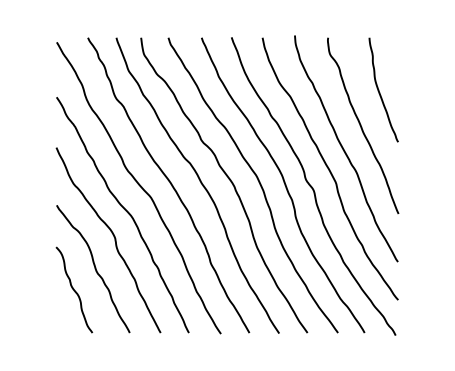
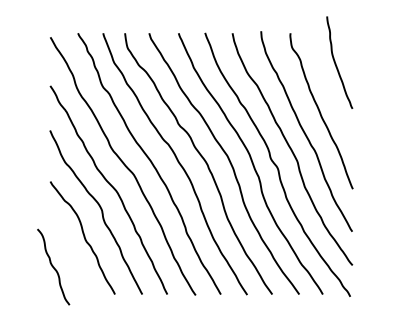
curve: (379, 89) -> (336, 62), moved
curve: (74, 289) -> (53, 266), moved

